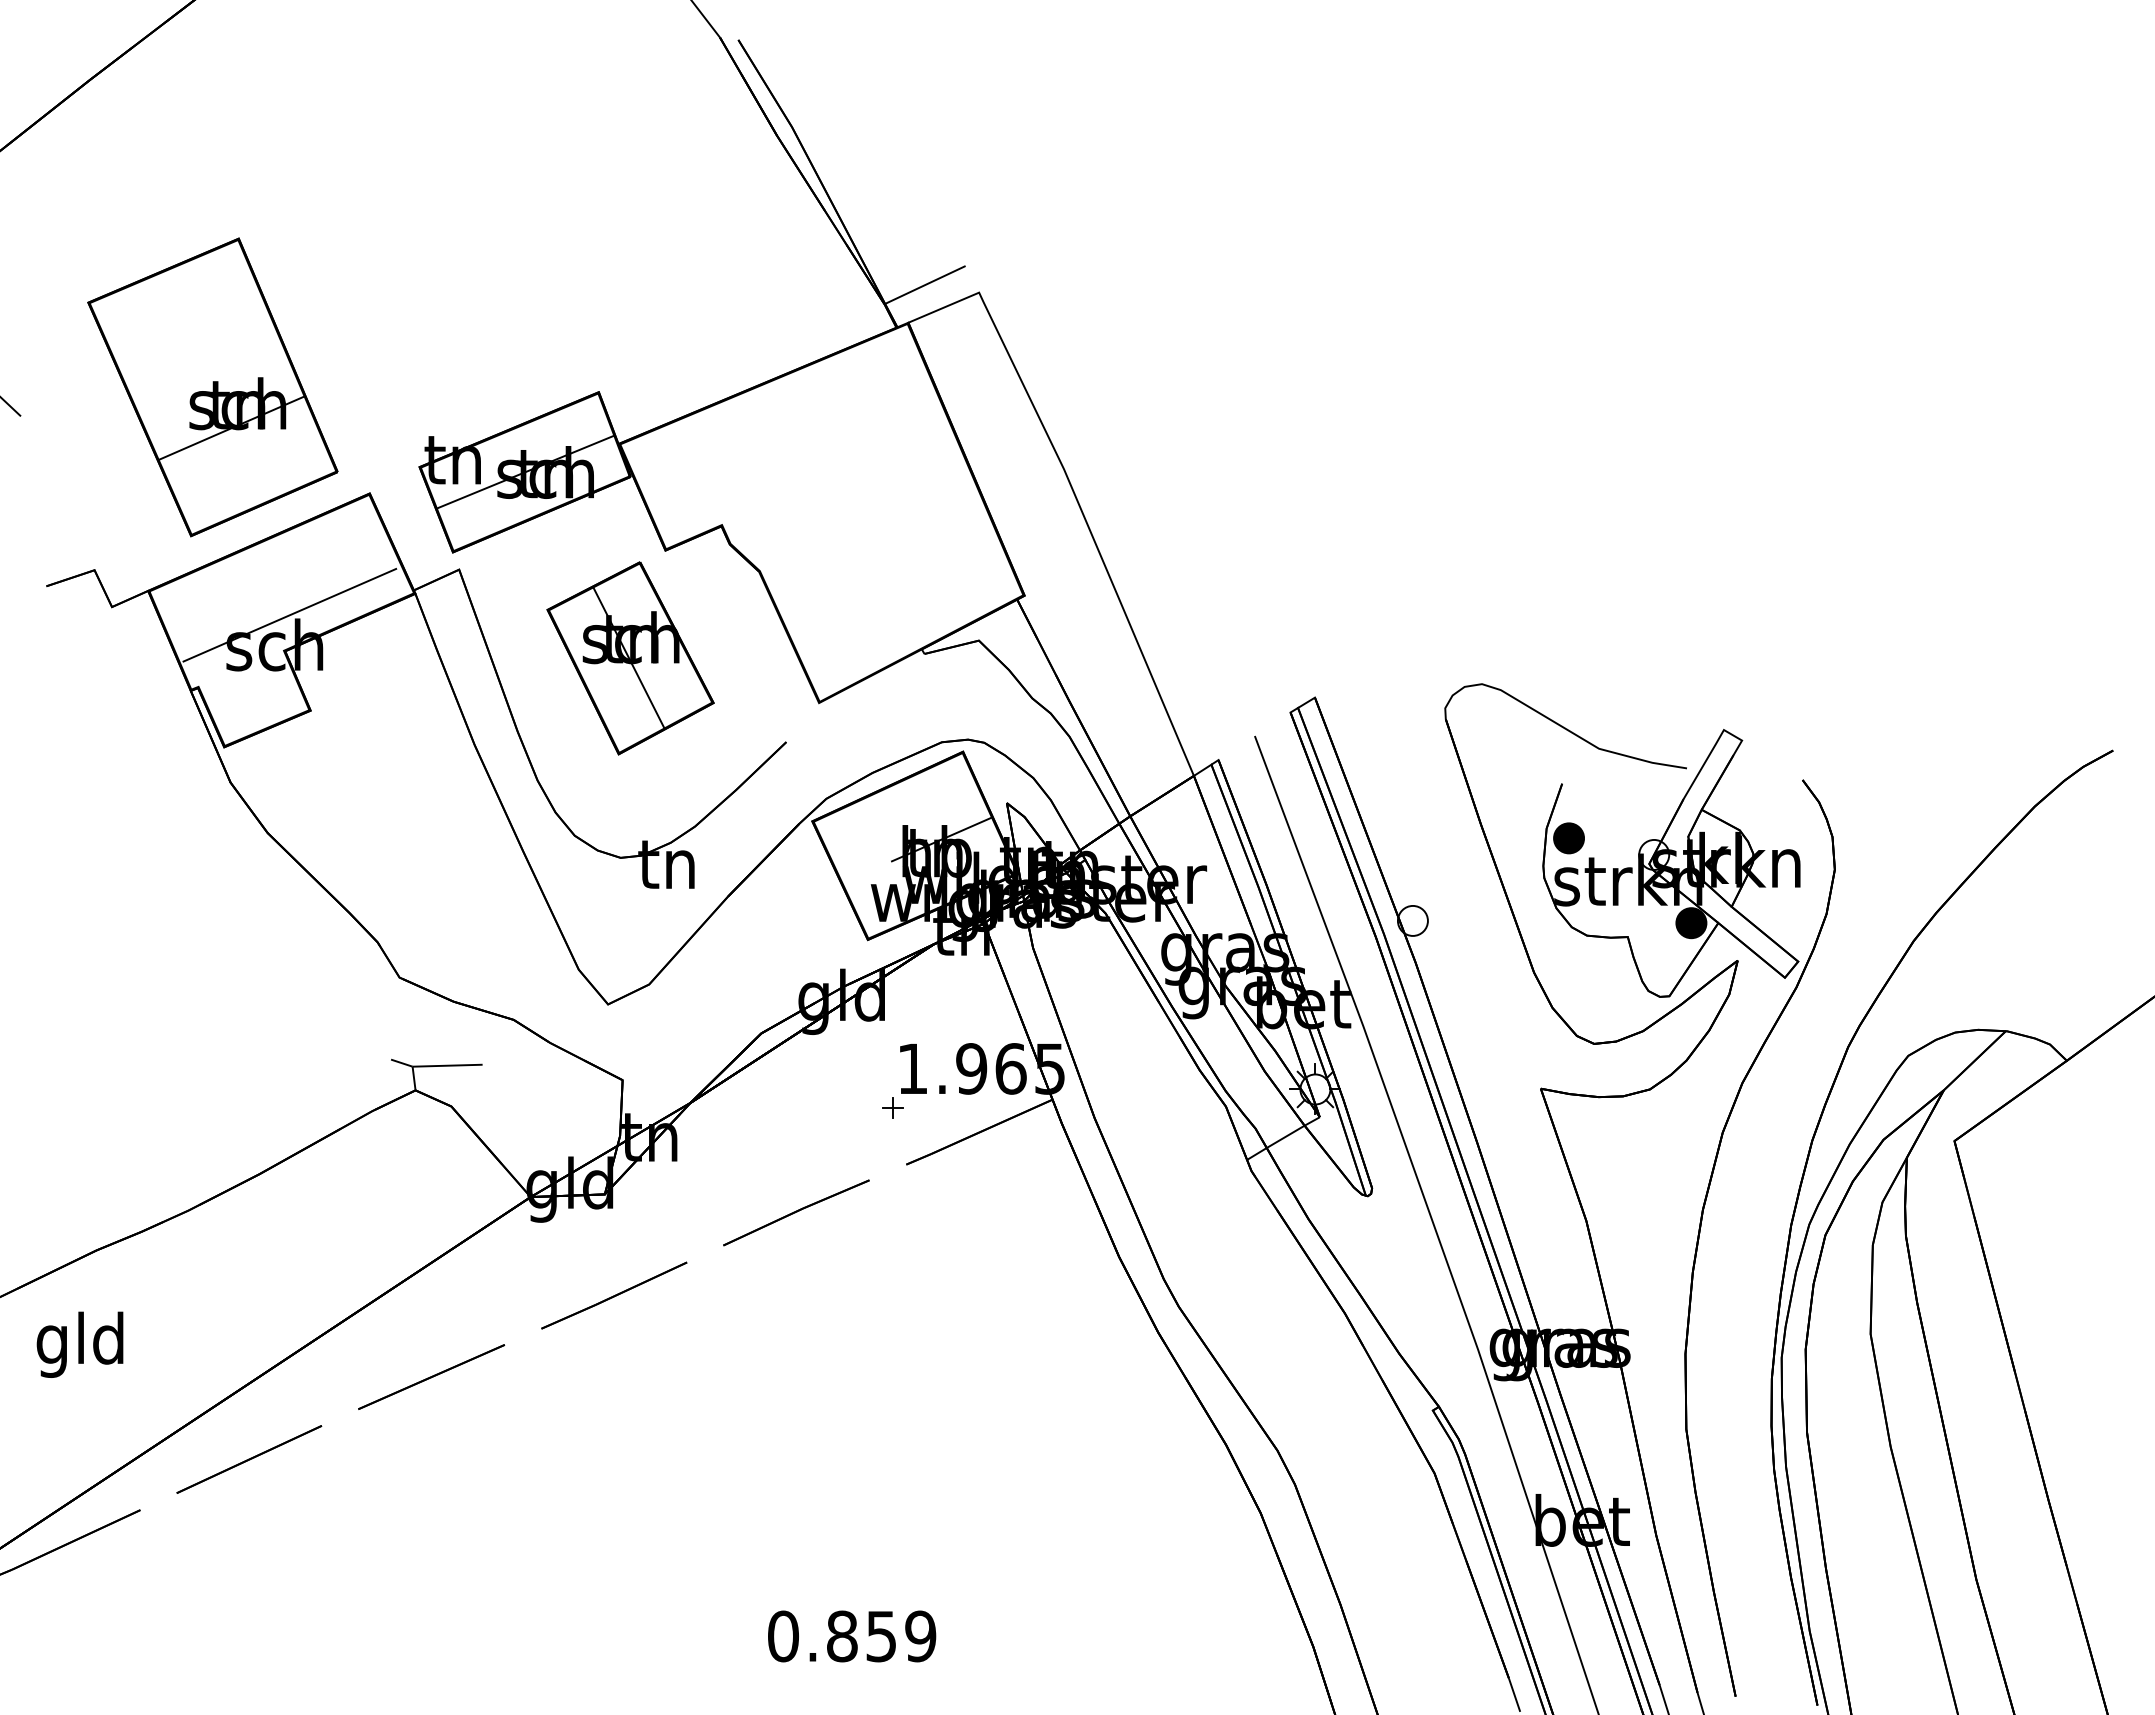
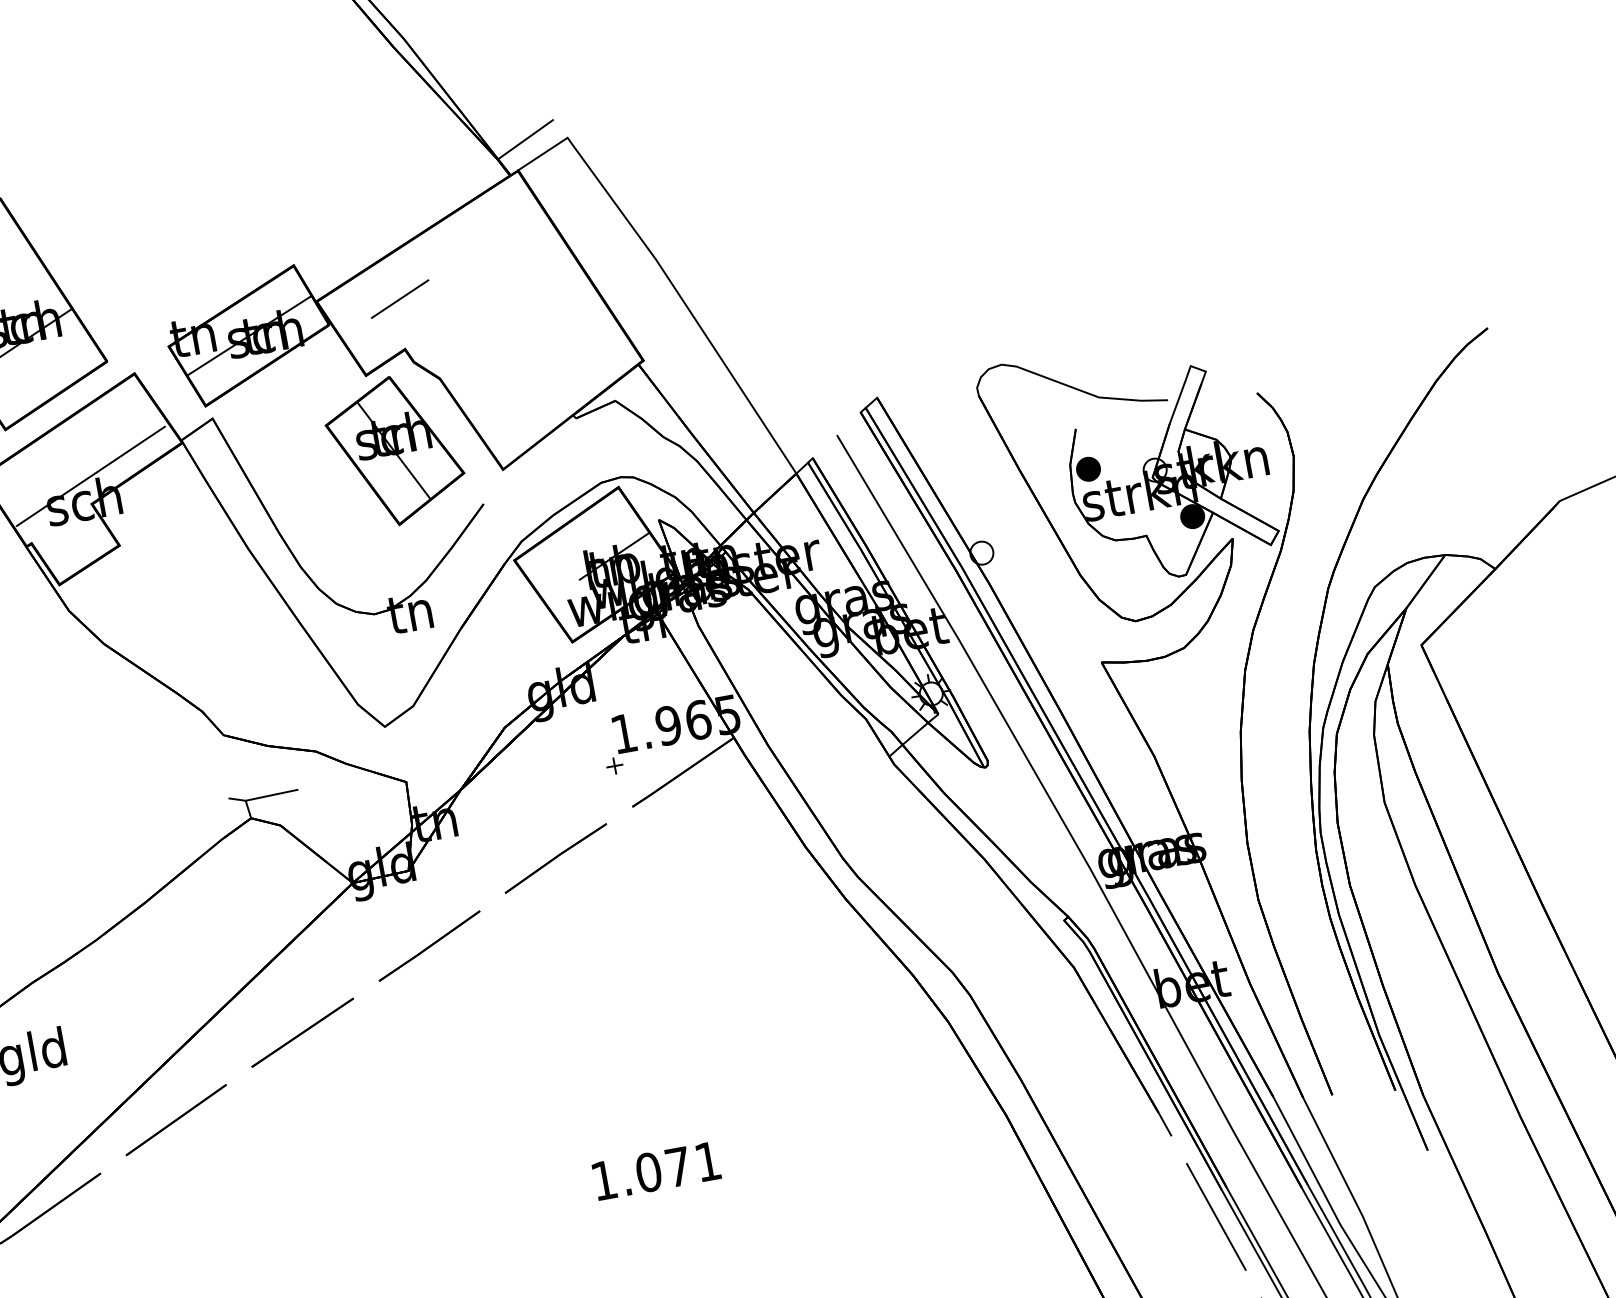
line: (726, 459) -> (399, 298), added
part: (630, 658) -> (395, 450), moved
text: (852, 1636) -> (656, 1171), 0.859 -> 1.071

